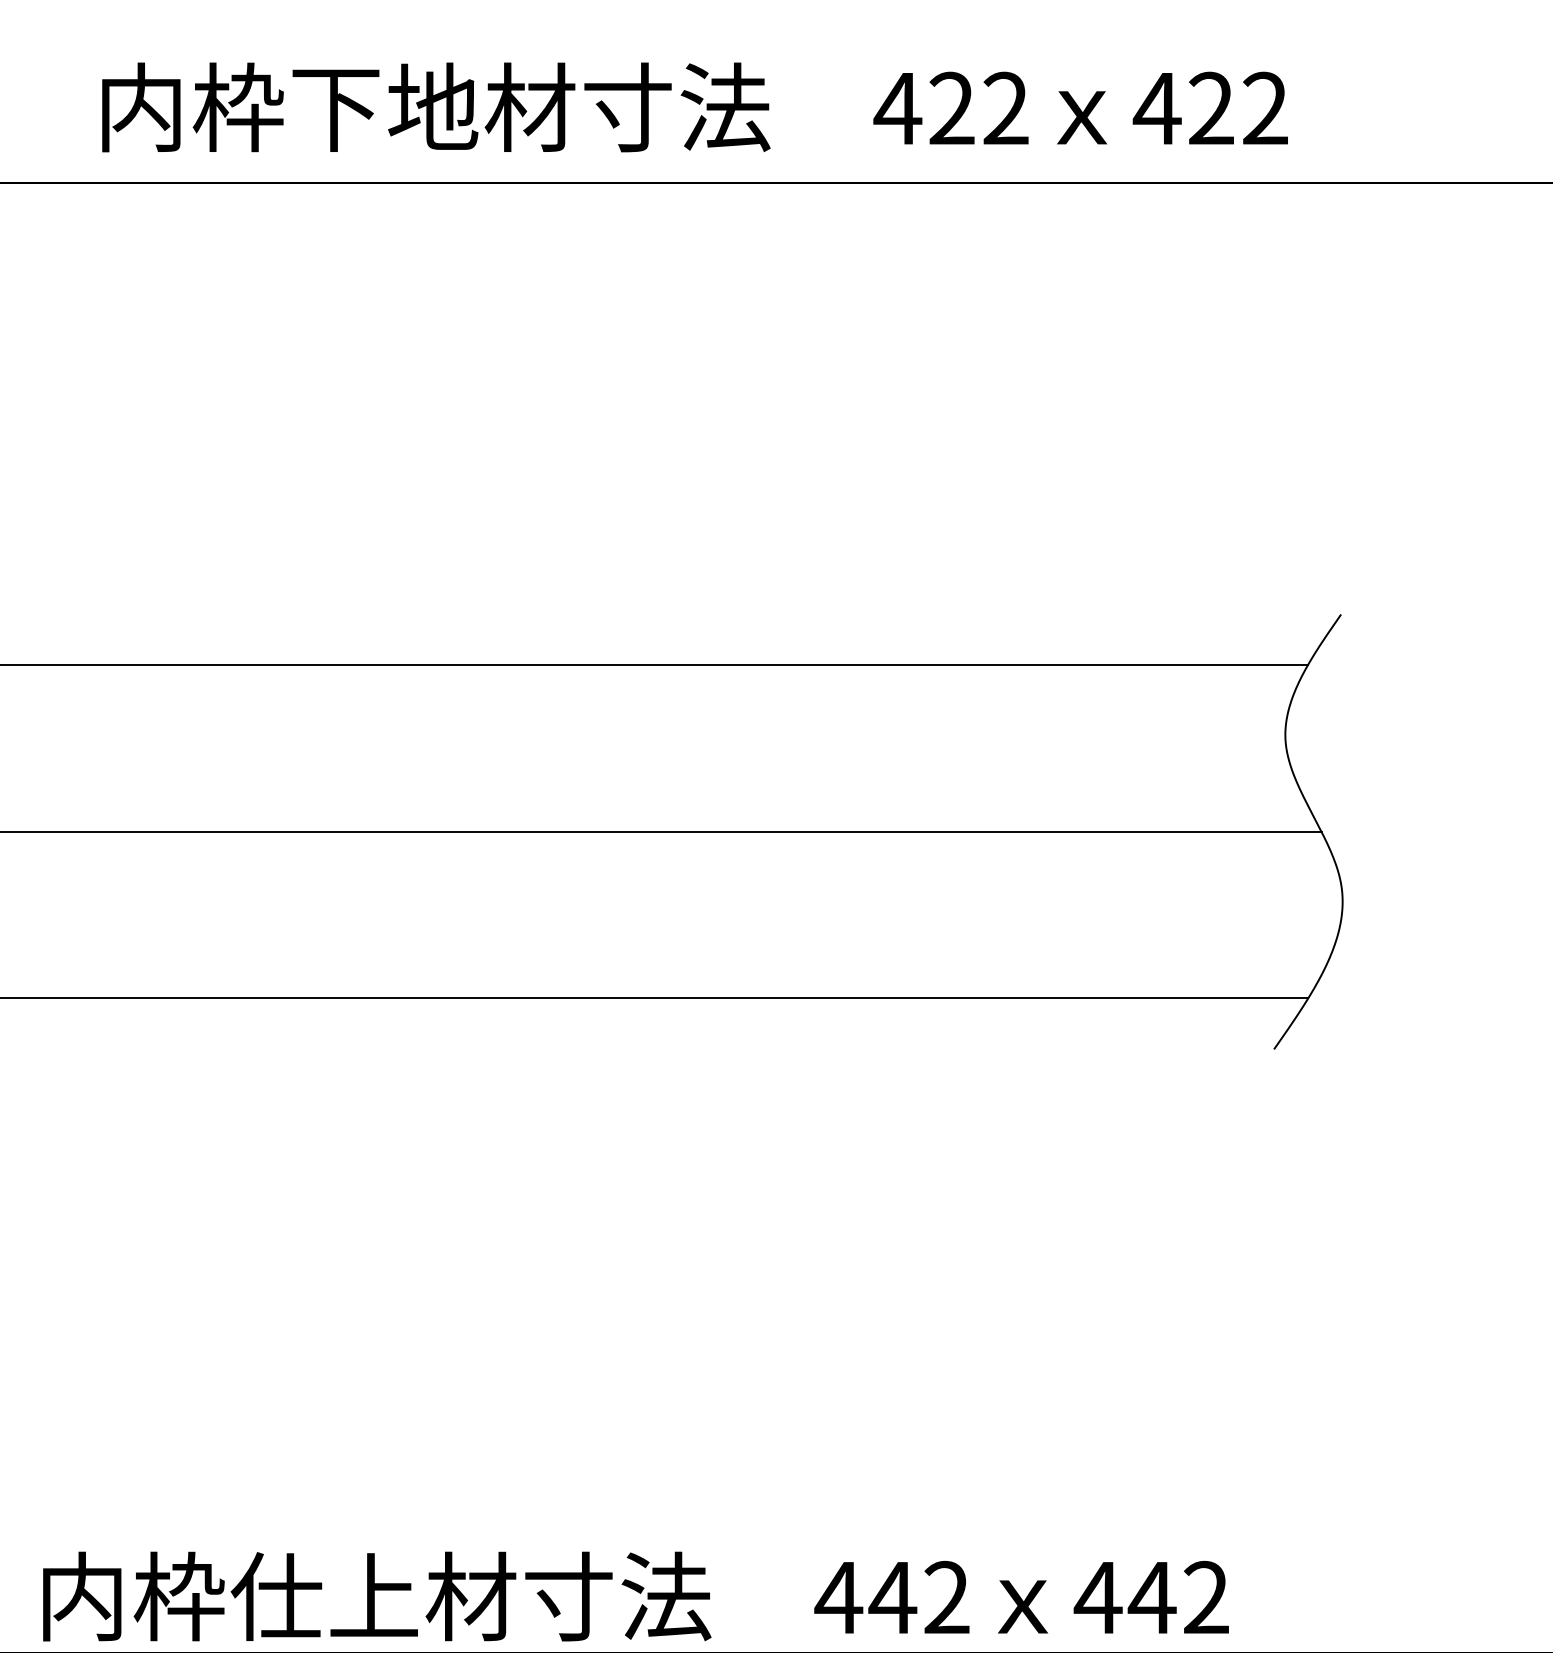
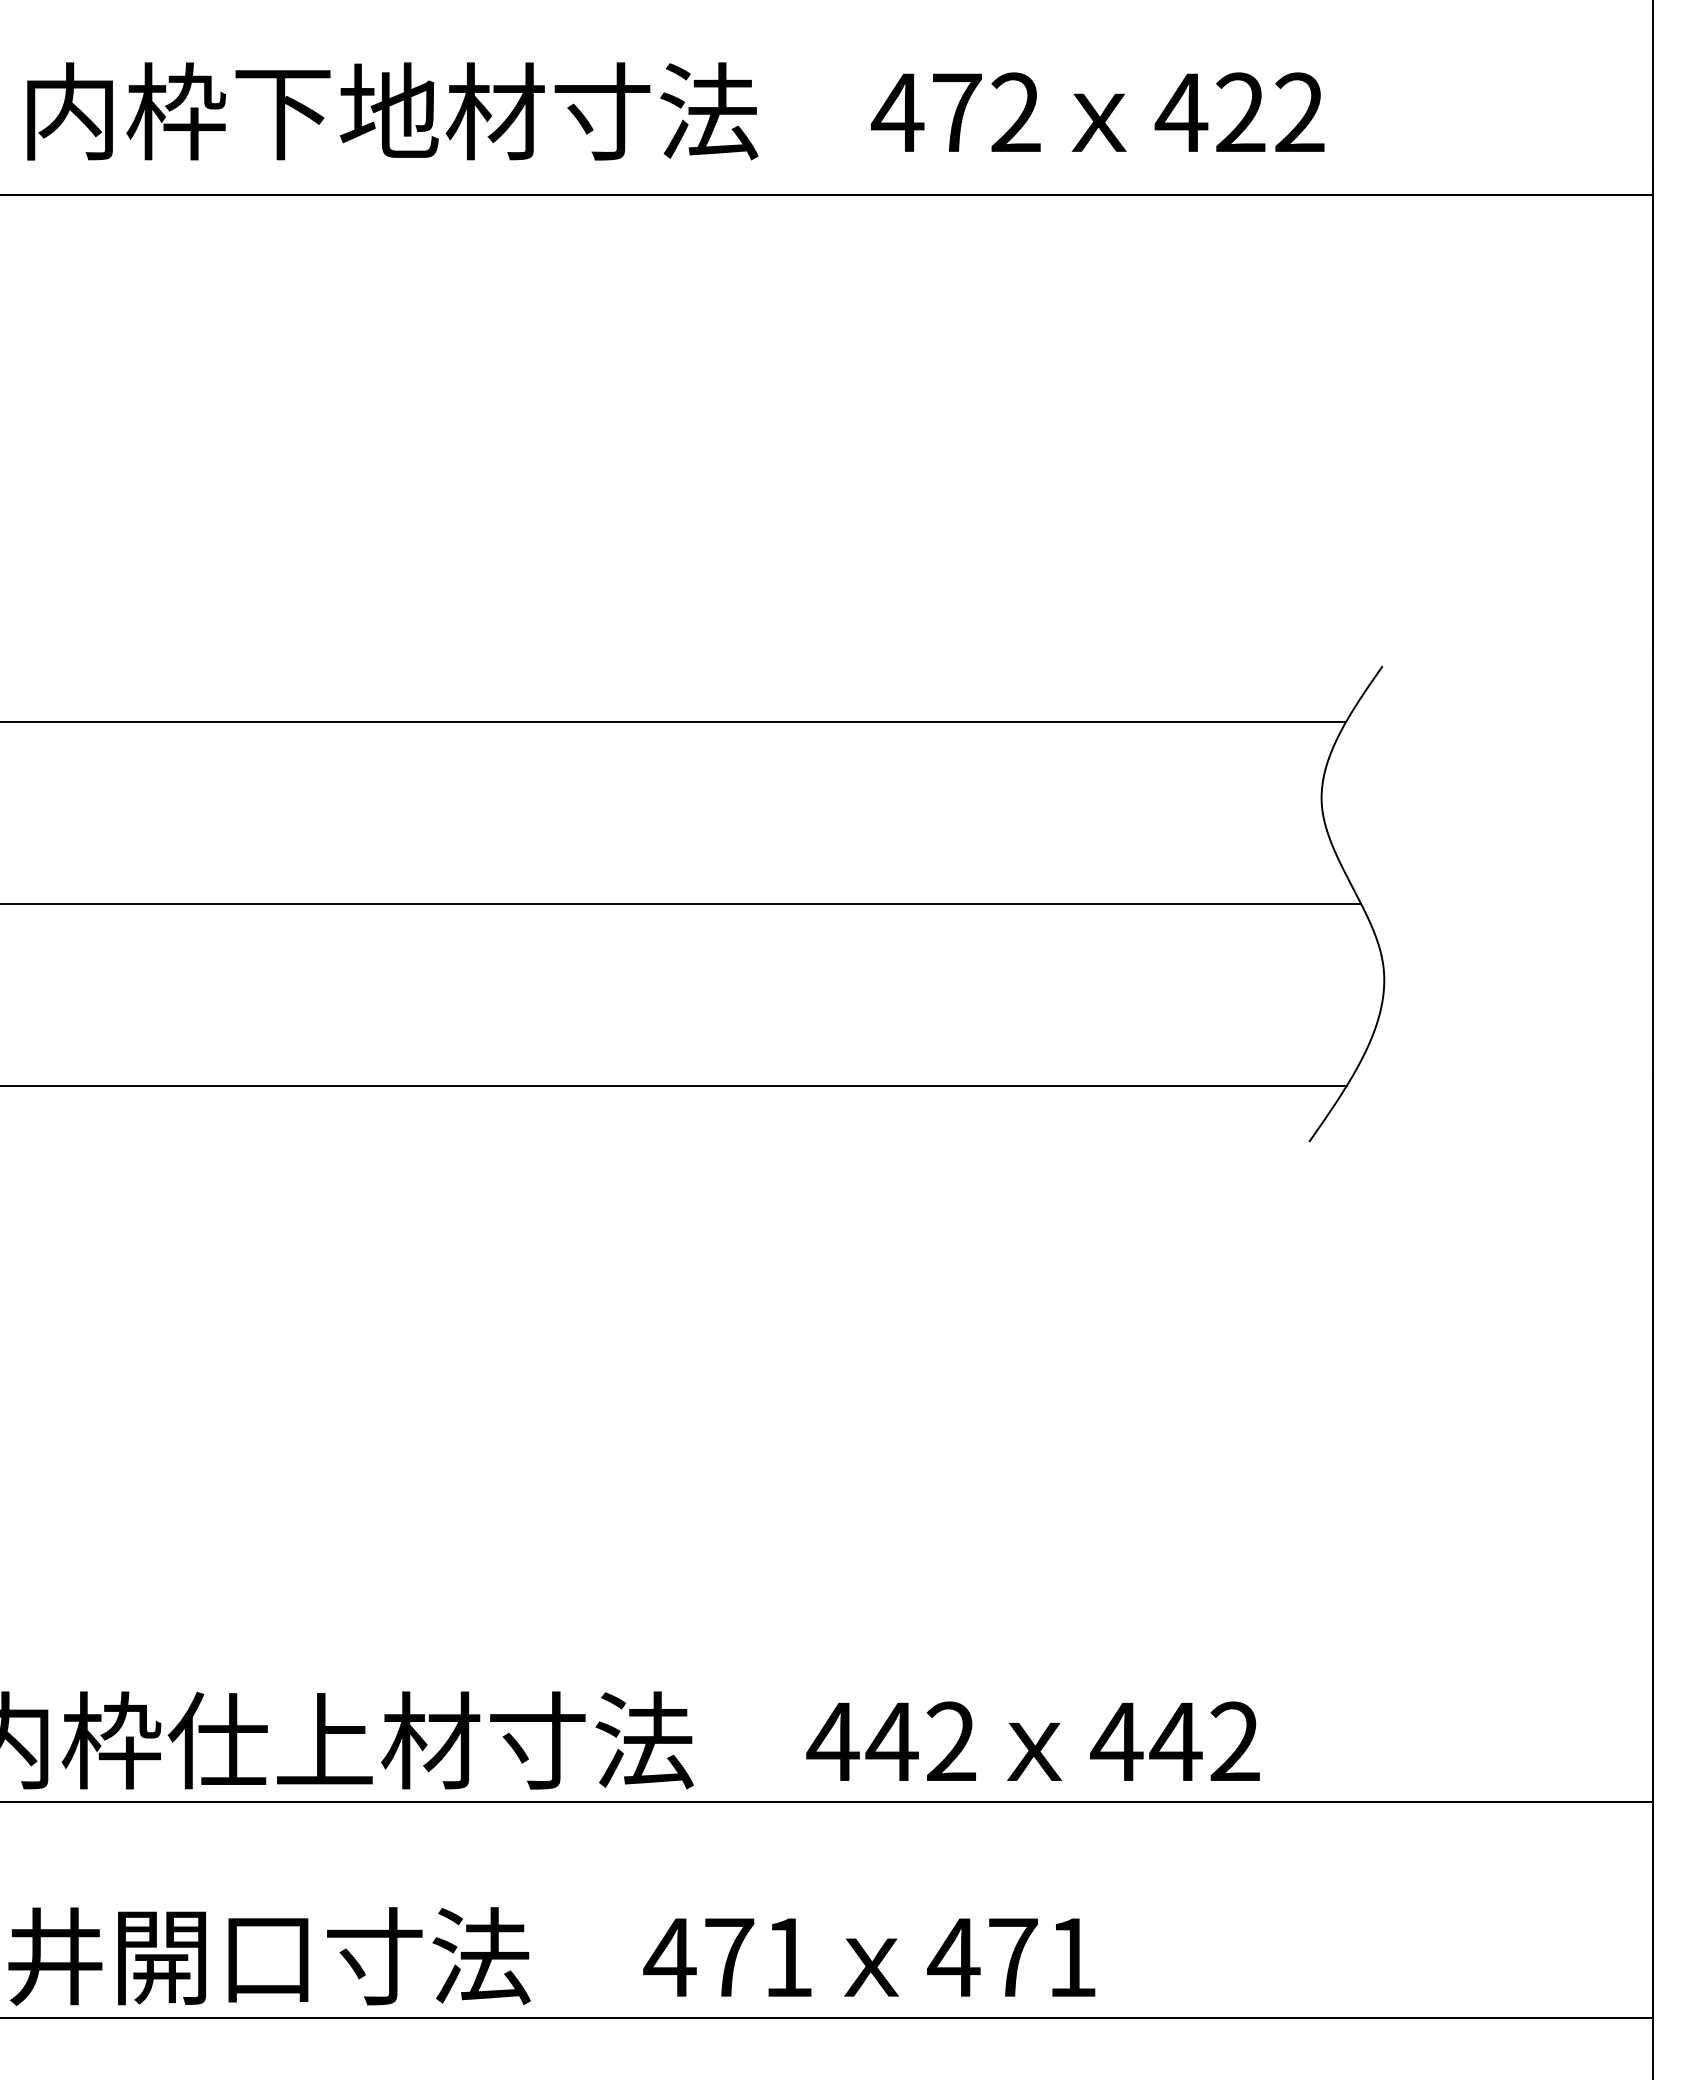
text: (951, 107) -> (956, 111), 422 -> 472

